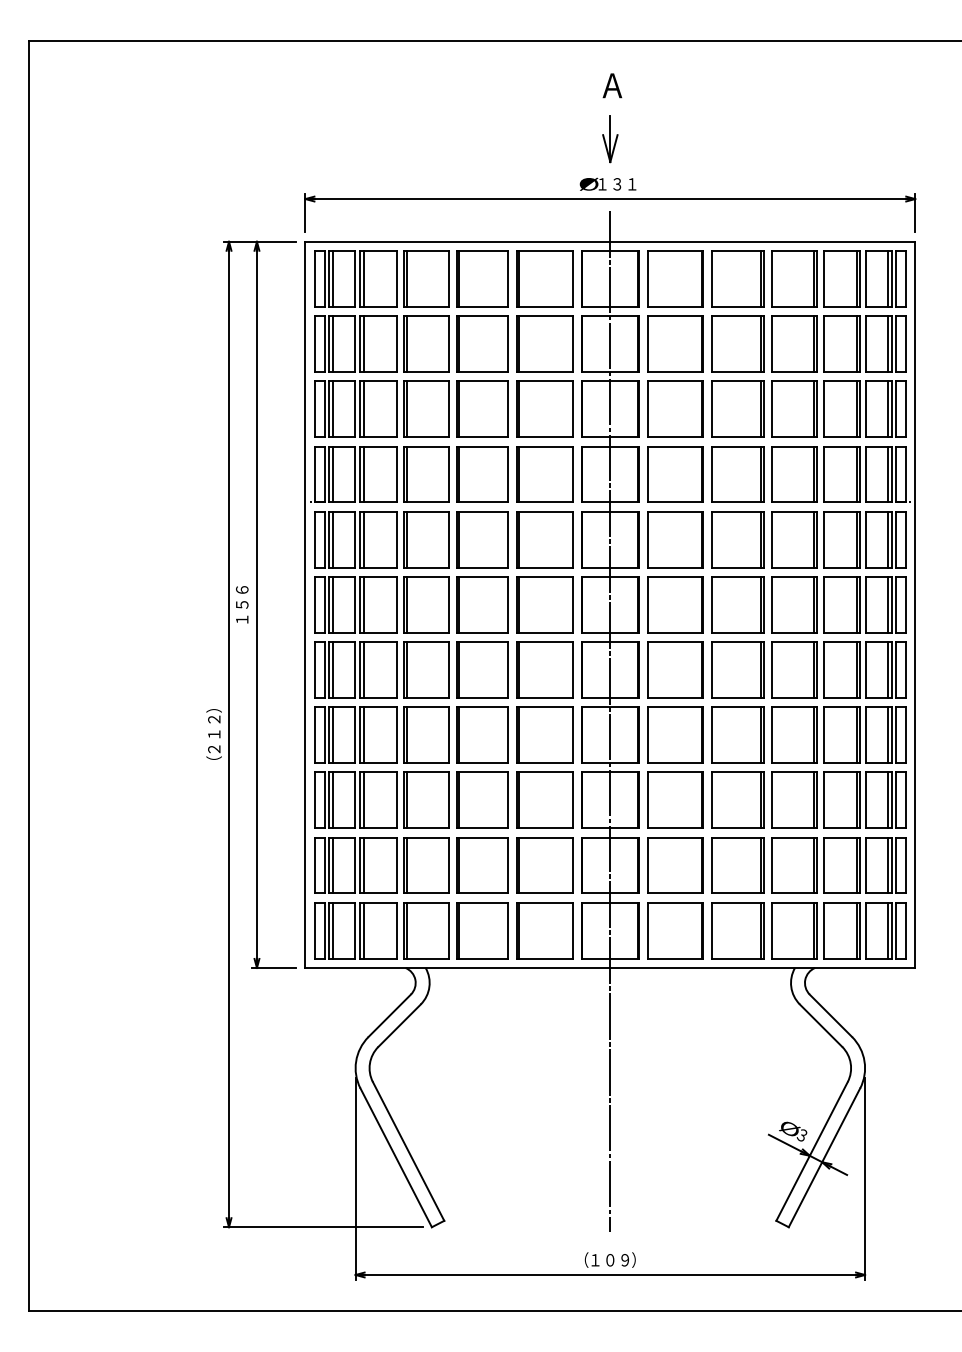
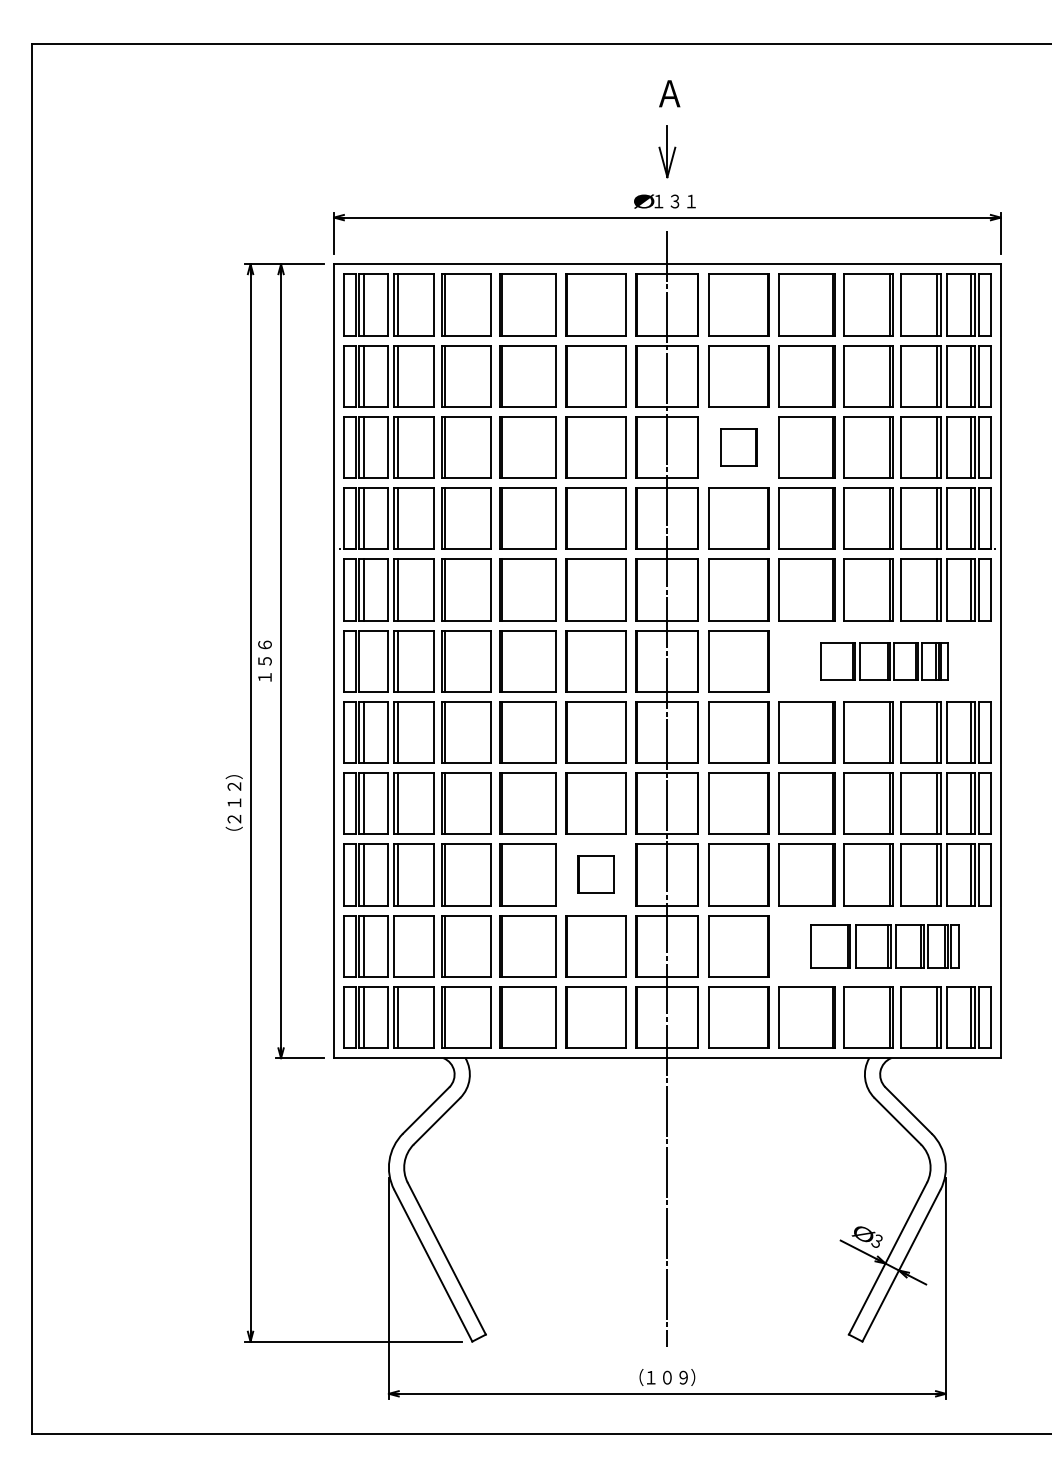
part: (675, 408) -> (738, 446), size x0.6
line: (332, 604) -> (363, 660), removed
part: (808, 604) -> (884, 660), size x0.6
part: (544, 799) -> (595, 874), size x0.6
line: (364, 865) -> (398, 946), removed
part: (808, 865) -> (884, 946), size x0.7

